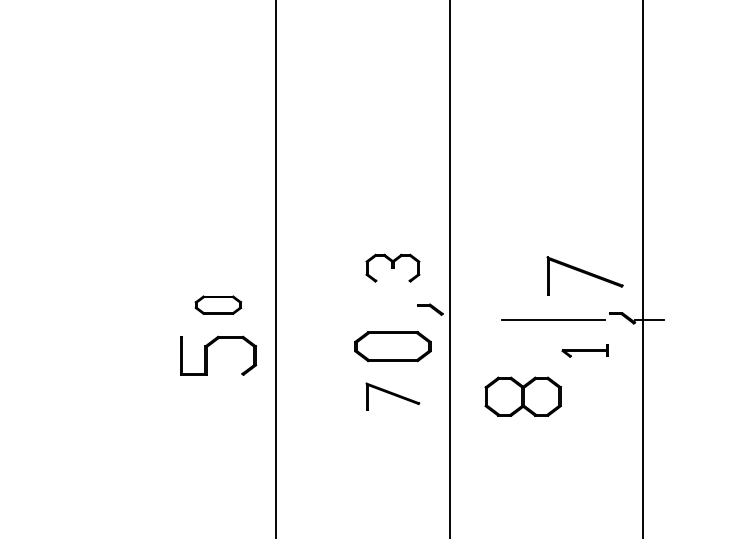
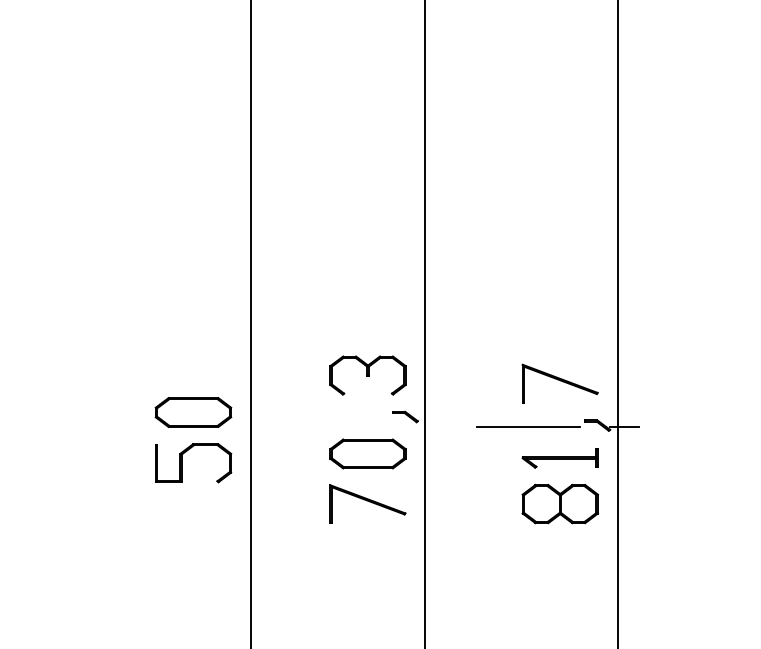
part: (392, 268) -> (367, 375), size x1.43
part: (218, 305) -> (193, 412), size x1.67
part: (584, 351) -> (559, 458), size x1.67
part: (392, 396) -> (367, 503), size x1.43
part: (522, 397) -> (559, 504), moved

